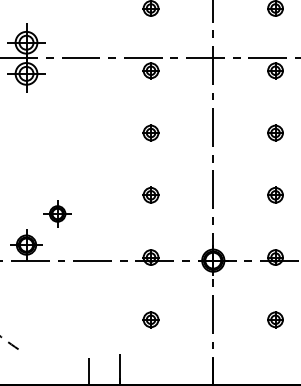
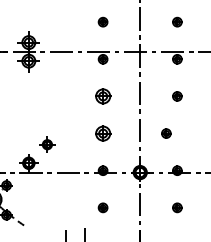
part: (150, 133) -> (102, 96), size x1.6
part: (150, 195) -> (102, 133), size x1.6
part: (275, 195) -> (166, 133), moved

